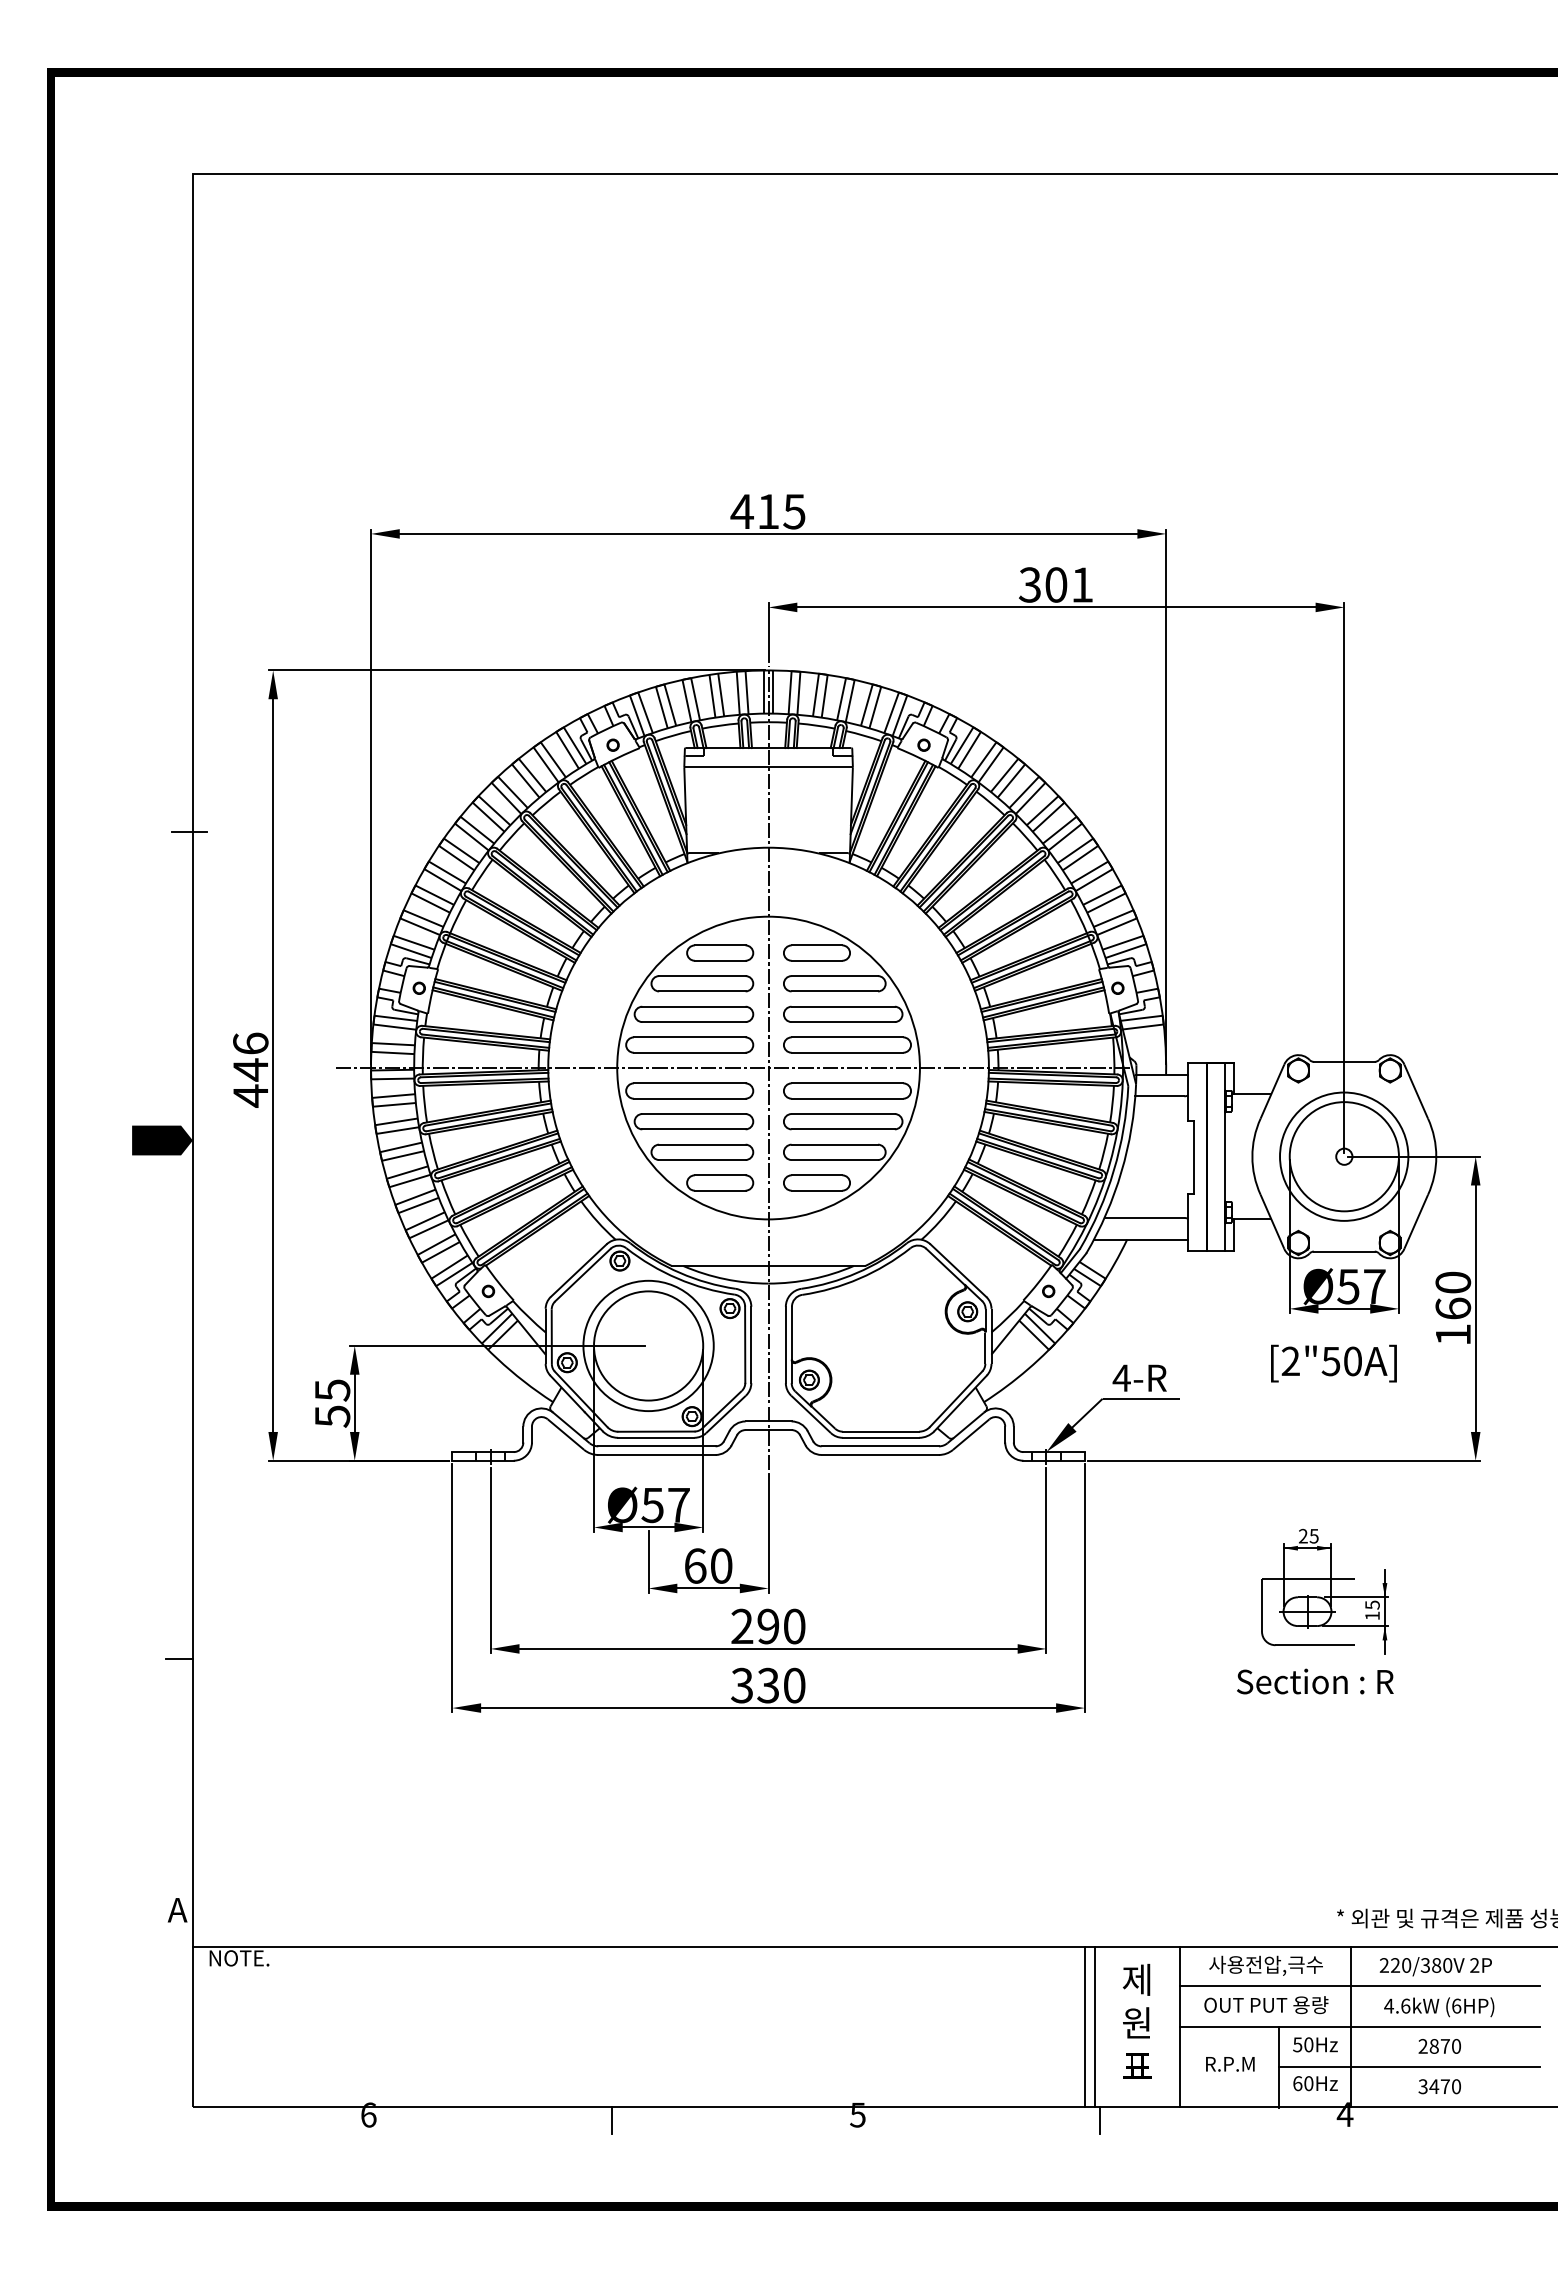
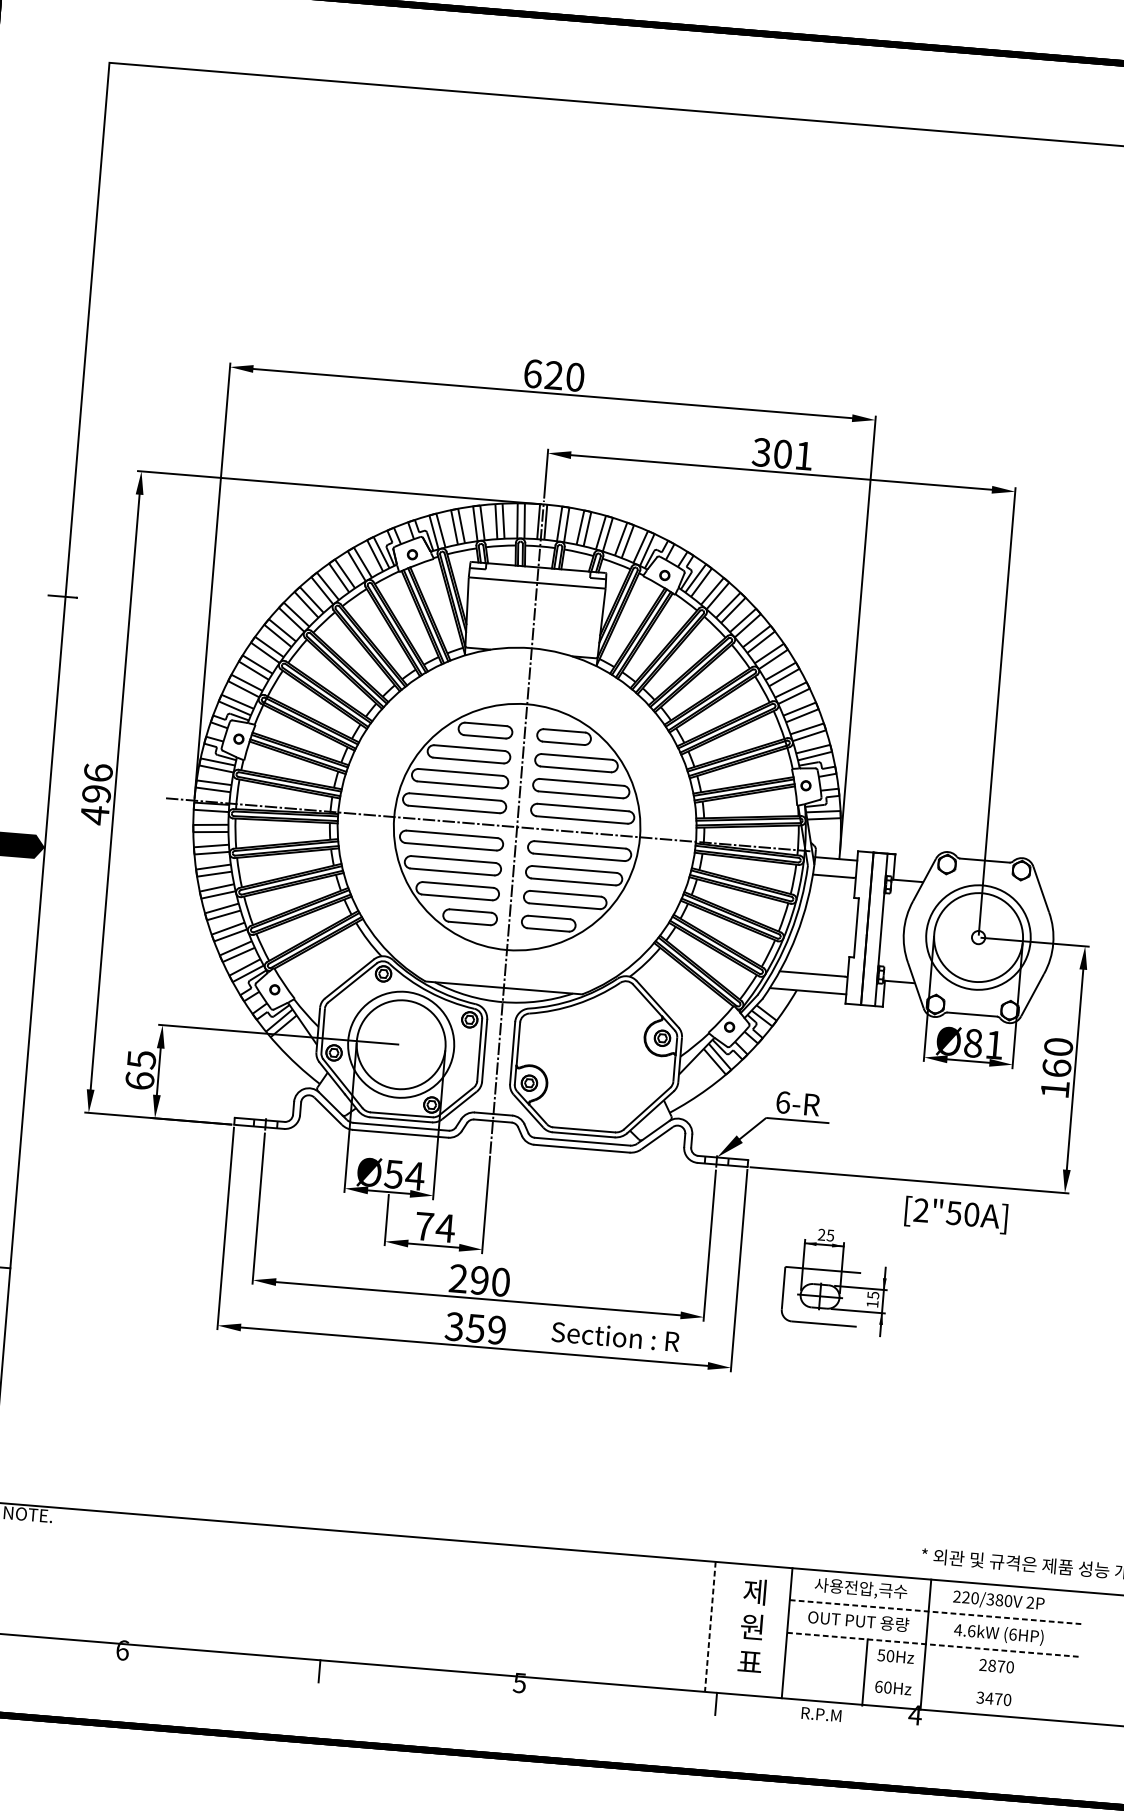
text: (767, 511) -> (553, 375), 415 -> 620
text: (250, 1069) -> (96, 793), 446 -> 496
text: (1361, 1286) -> (983, 1044), 57 -> 81
text: (1333, 1363) -> (955, 1215), moved
text: (1121, 1378) -> (782, 1102), 4-R -> 6-R
text: (332, 1416) -> (139, 1080), 55 -> 65
text: (678, 1505) -> (414, 1176), 57 -> 54
text: (708, 1565) -> (435, 1226), 60 -> 74
part: (1324, 1591) -> (835, 1281), moved
text: (1315, 1681) -> (615, 1336), moved
text: (781, 1685) -> (486, 1329), 330 -> 359
line: (1360, 1986) -> (936, 1612), solid -> dashed
line: (1360, 2026) -> (933, 1644), solid -> dashed
line: (1085, 2027) -> (710, 1627), solid -> dashed
line: (1094, 2027) -> (717, 1627), removed
text: (1230, 2064) -> (821, 1714), moved
line: (1409, 2066) -> (970, 1680), removed

